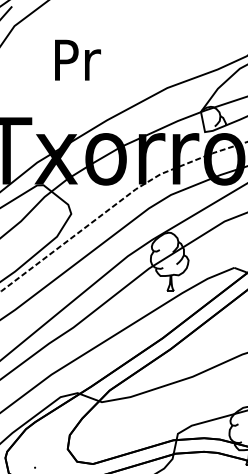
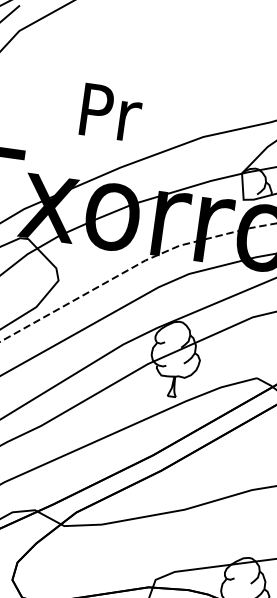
text: (77, 59) -> (110, 111), moved

